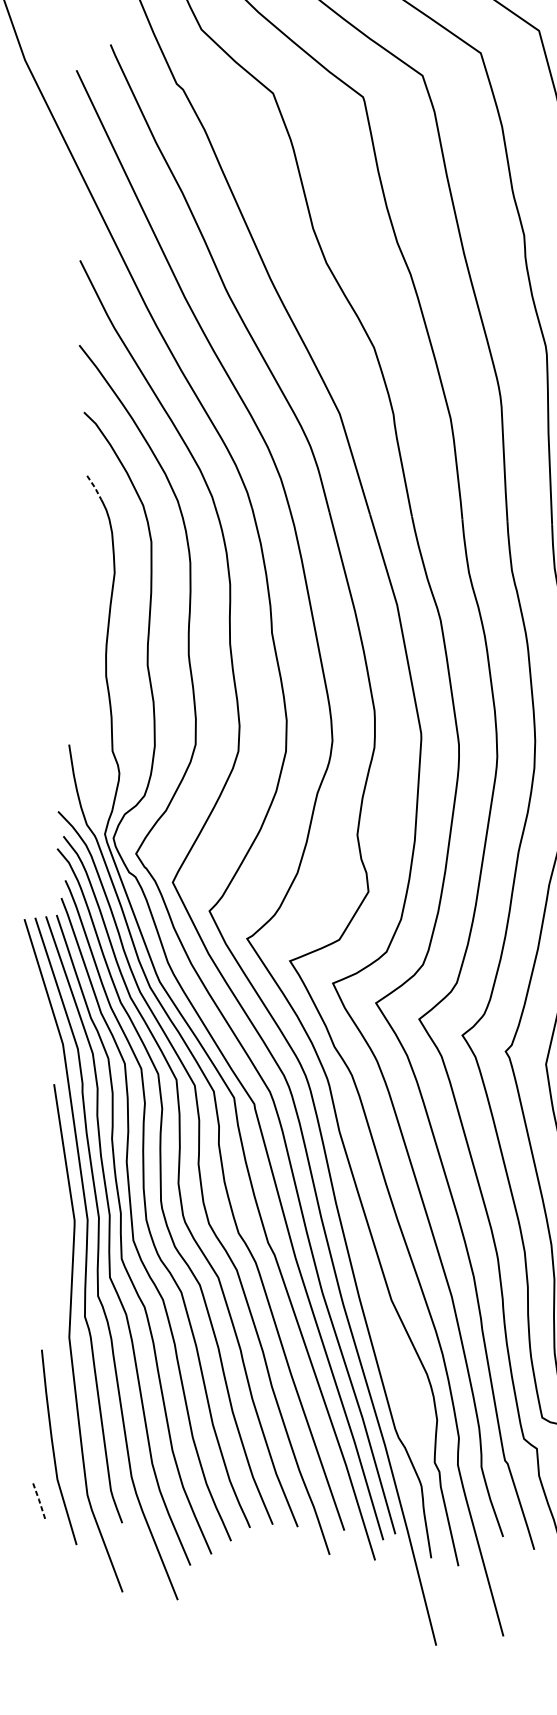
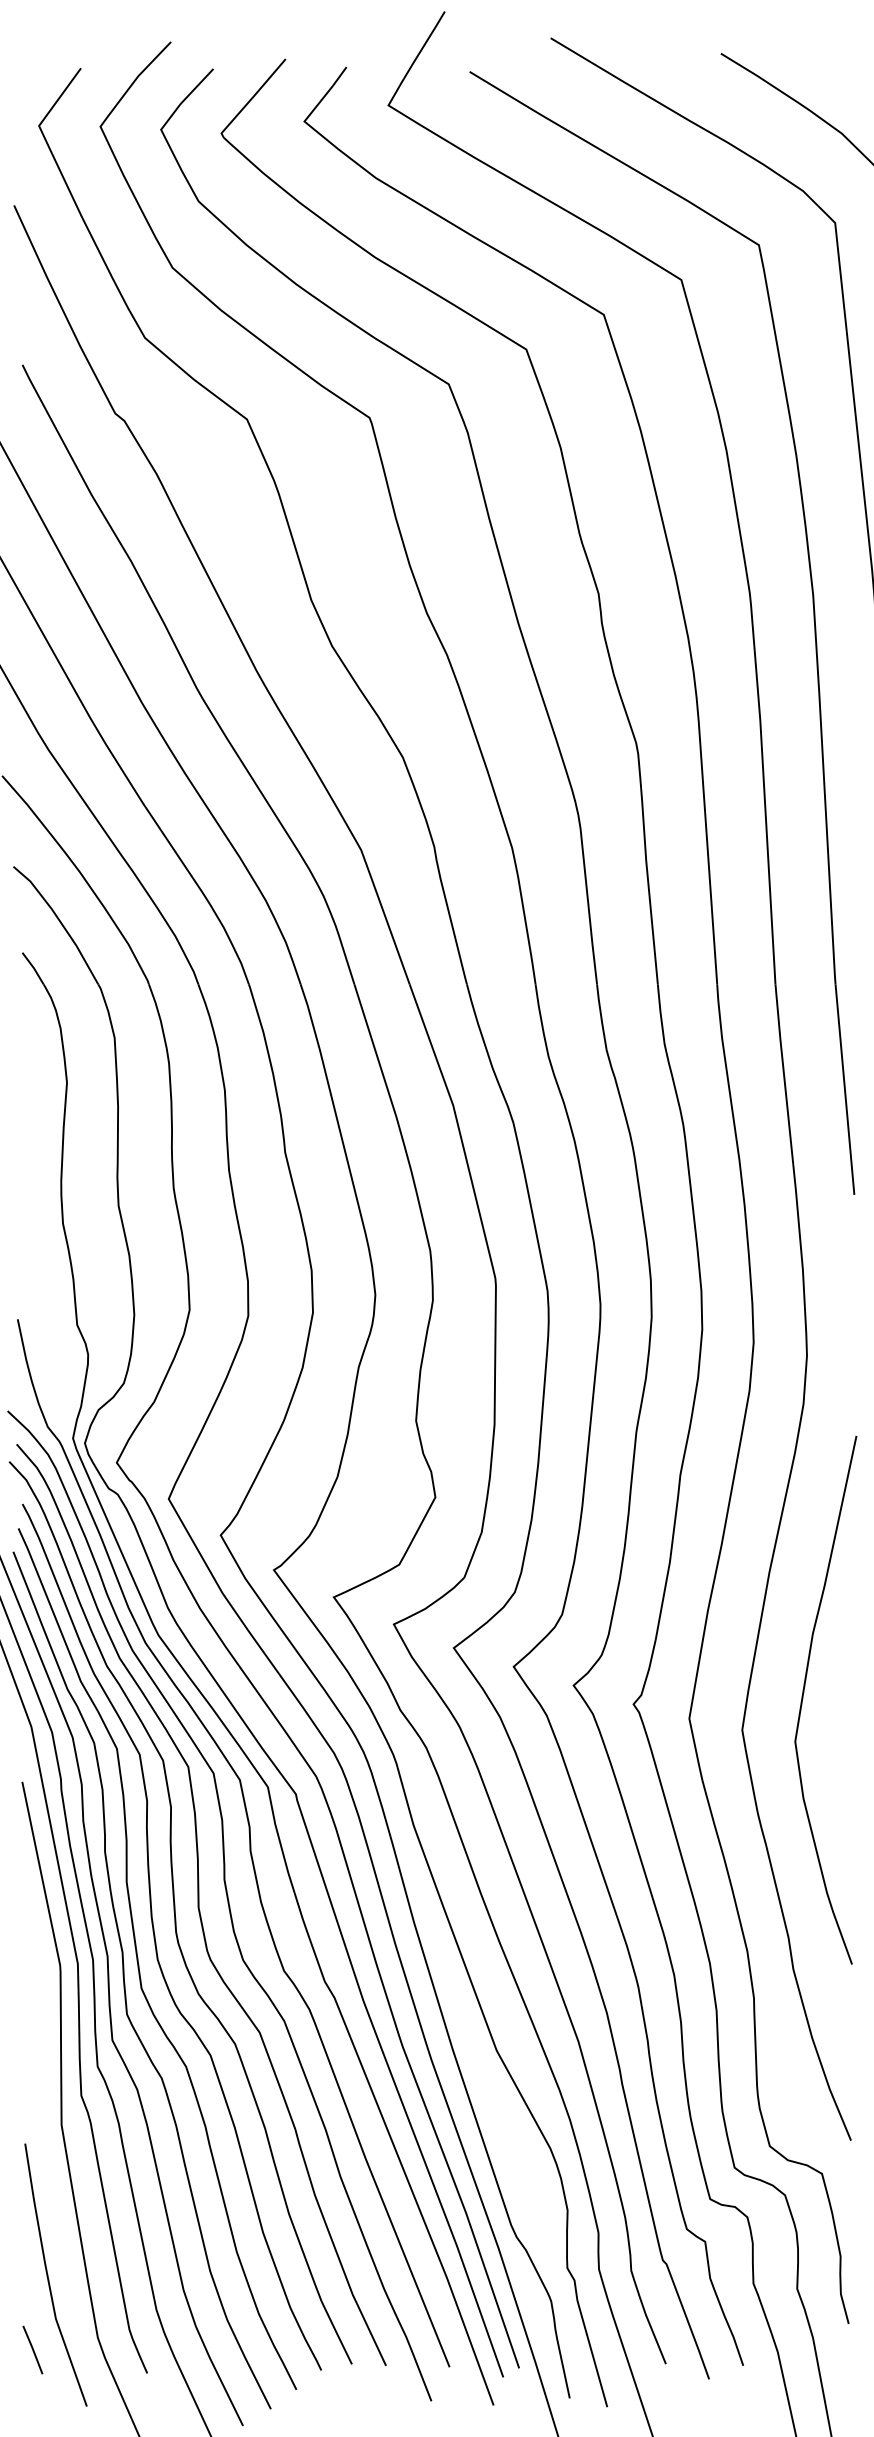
line: (95, 487) -> (34, 968), dashed -> solid
line: (39, 1501) -> (32, 2349), dashed -> solid

